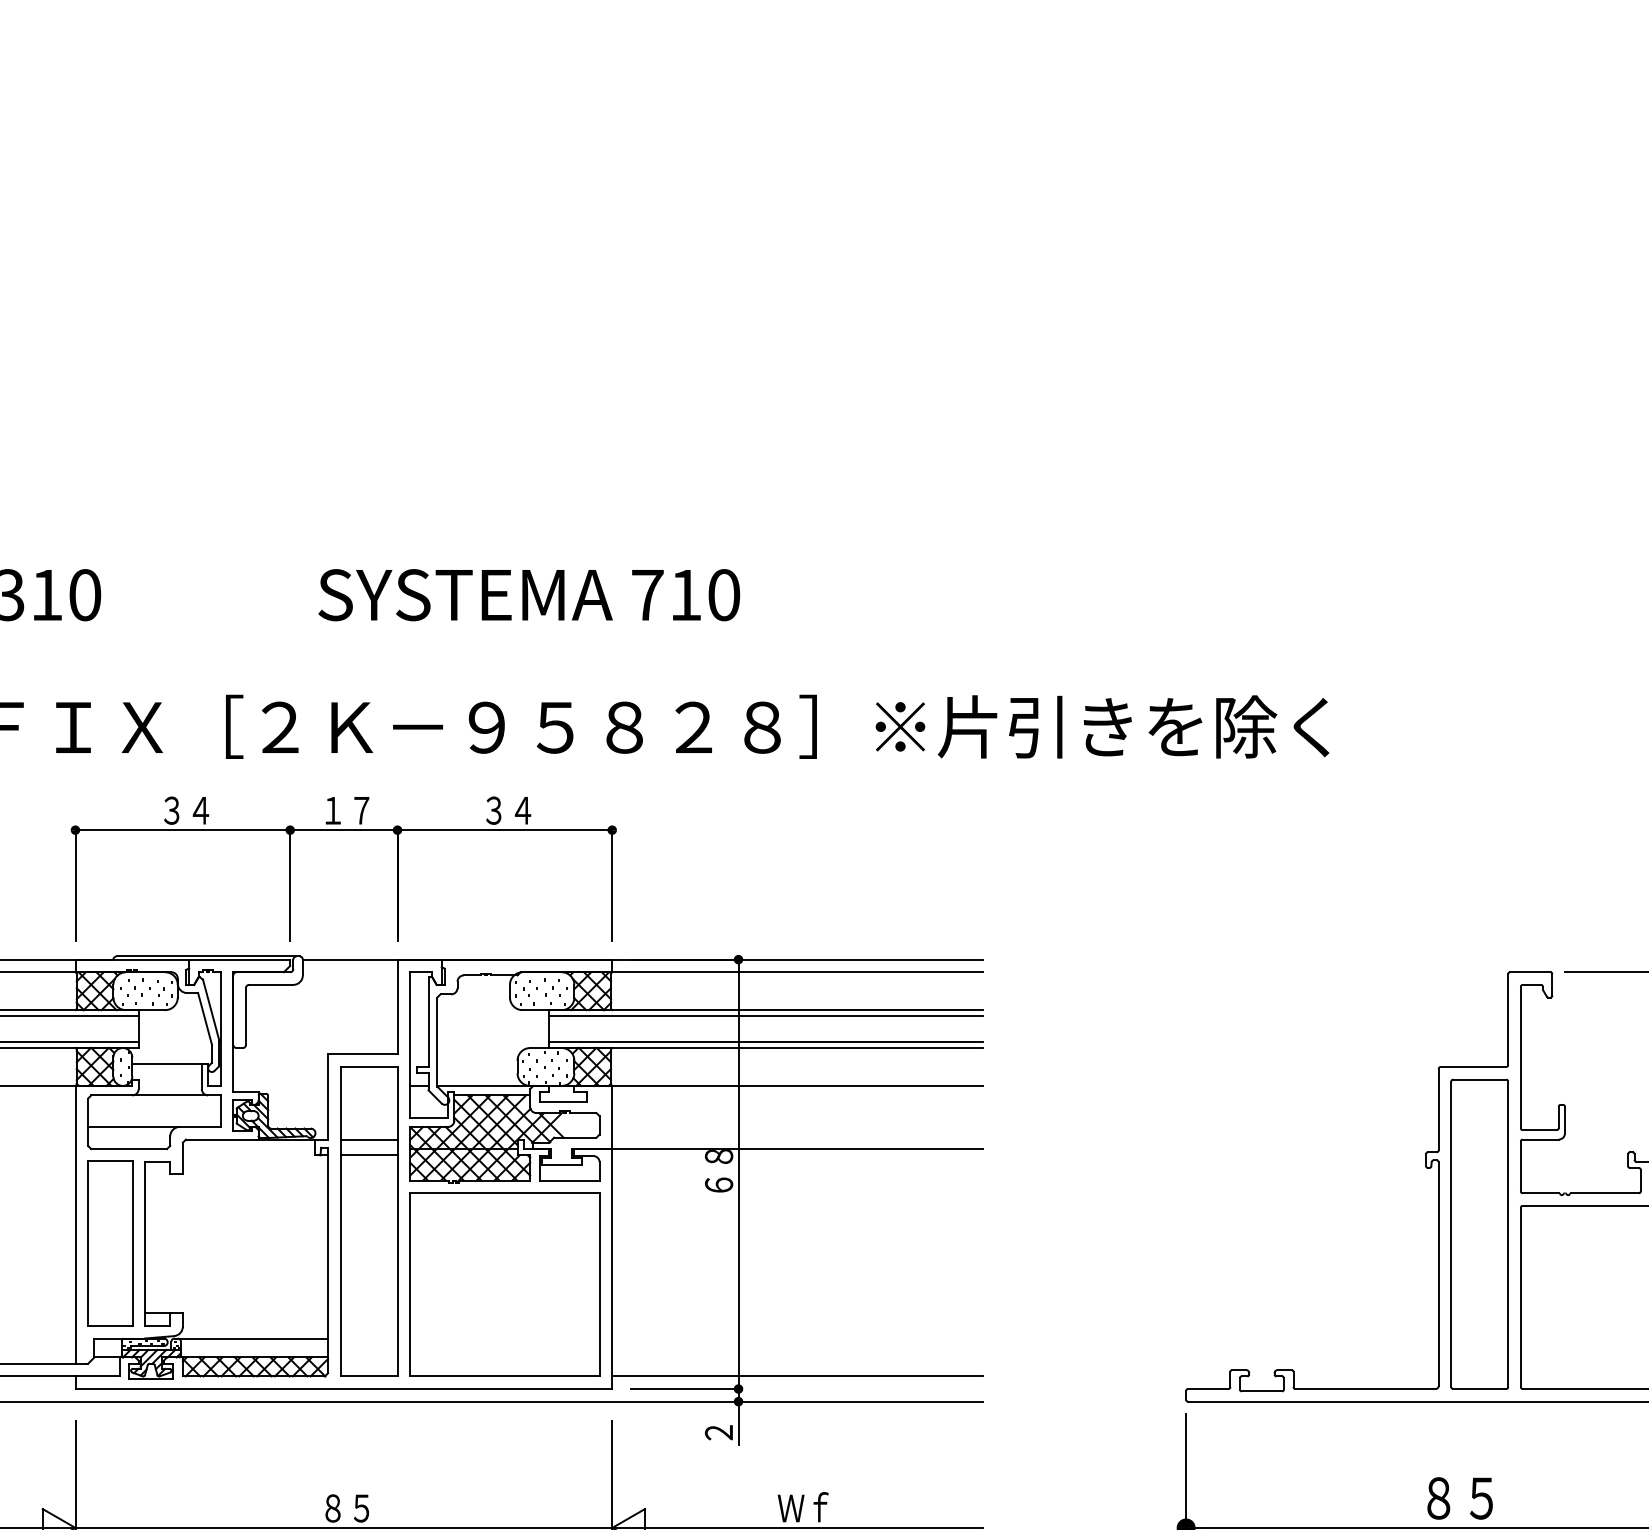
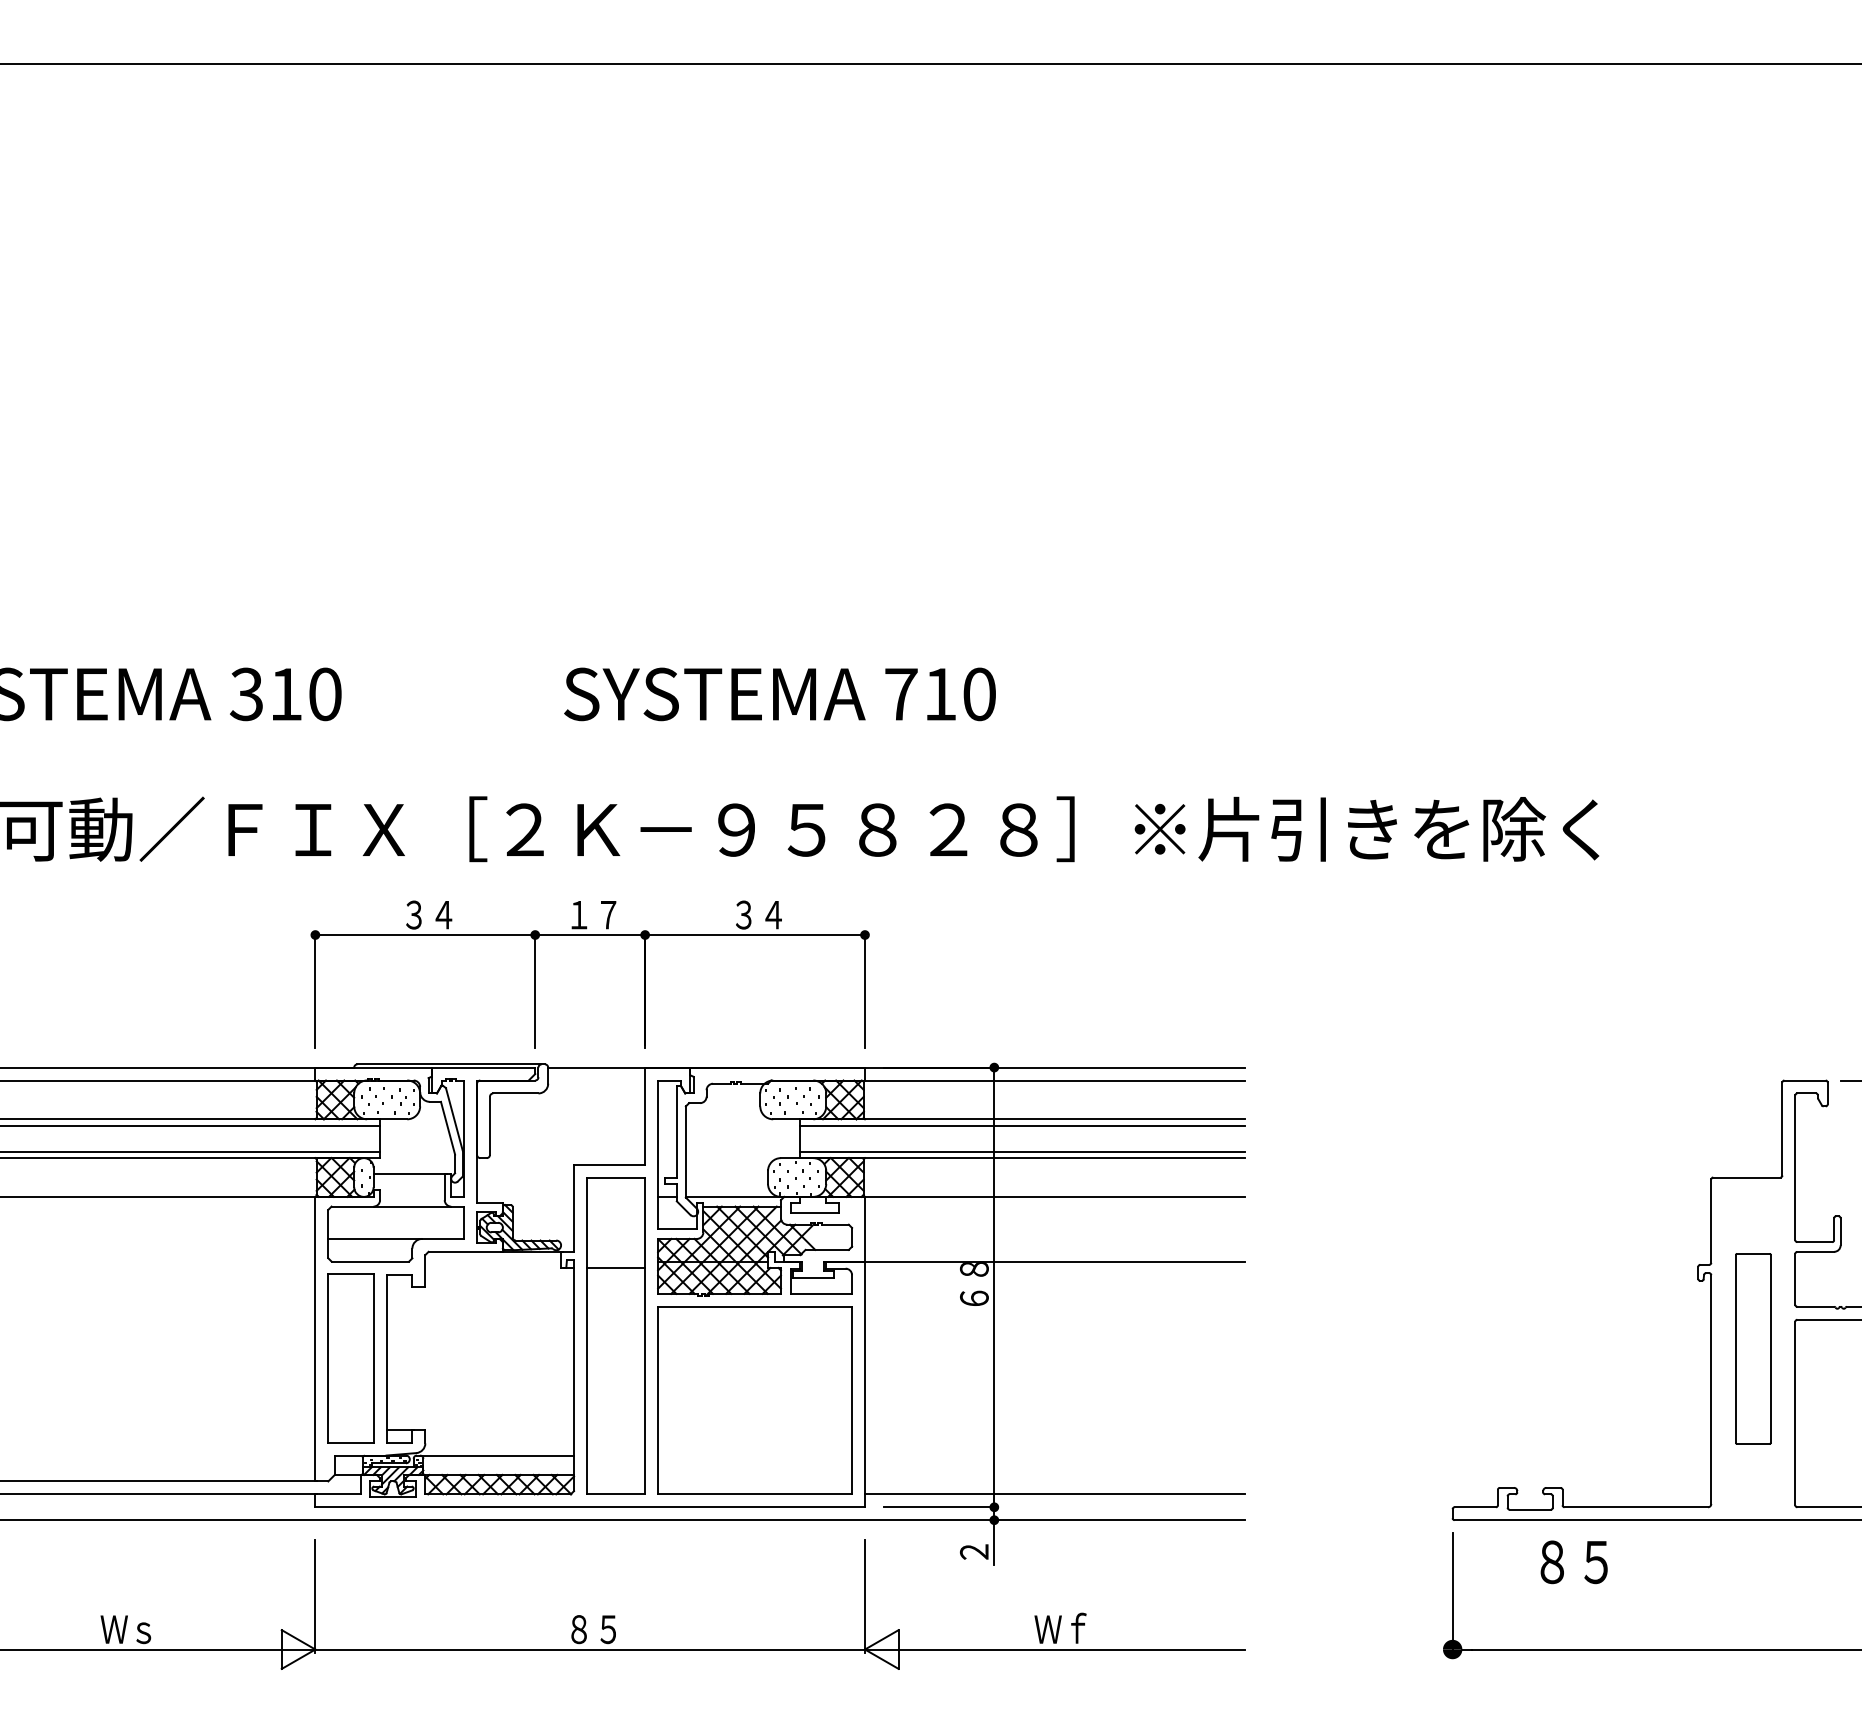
line: (368, 1139) -> (615, 1251), removed
part: (1479, 1233) -> (1753, 1348), size x0.6
text: (1459, 1498) -> (1573, 1562), moved

